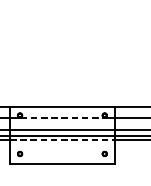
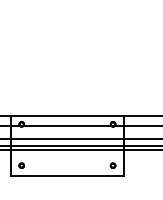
line: (62, 117) -> (67, 126), dashed -> solid
line: (62, 139) -> (67, 150), dashed -> solid

